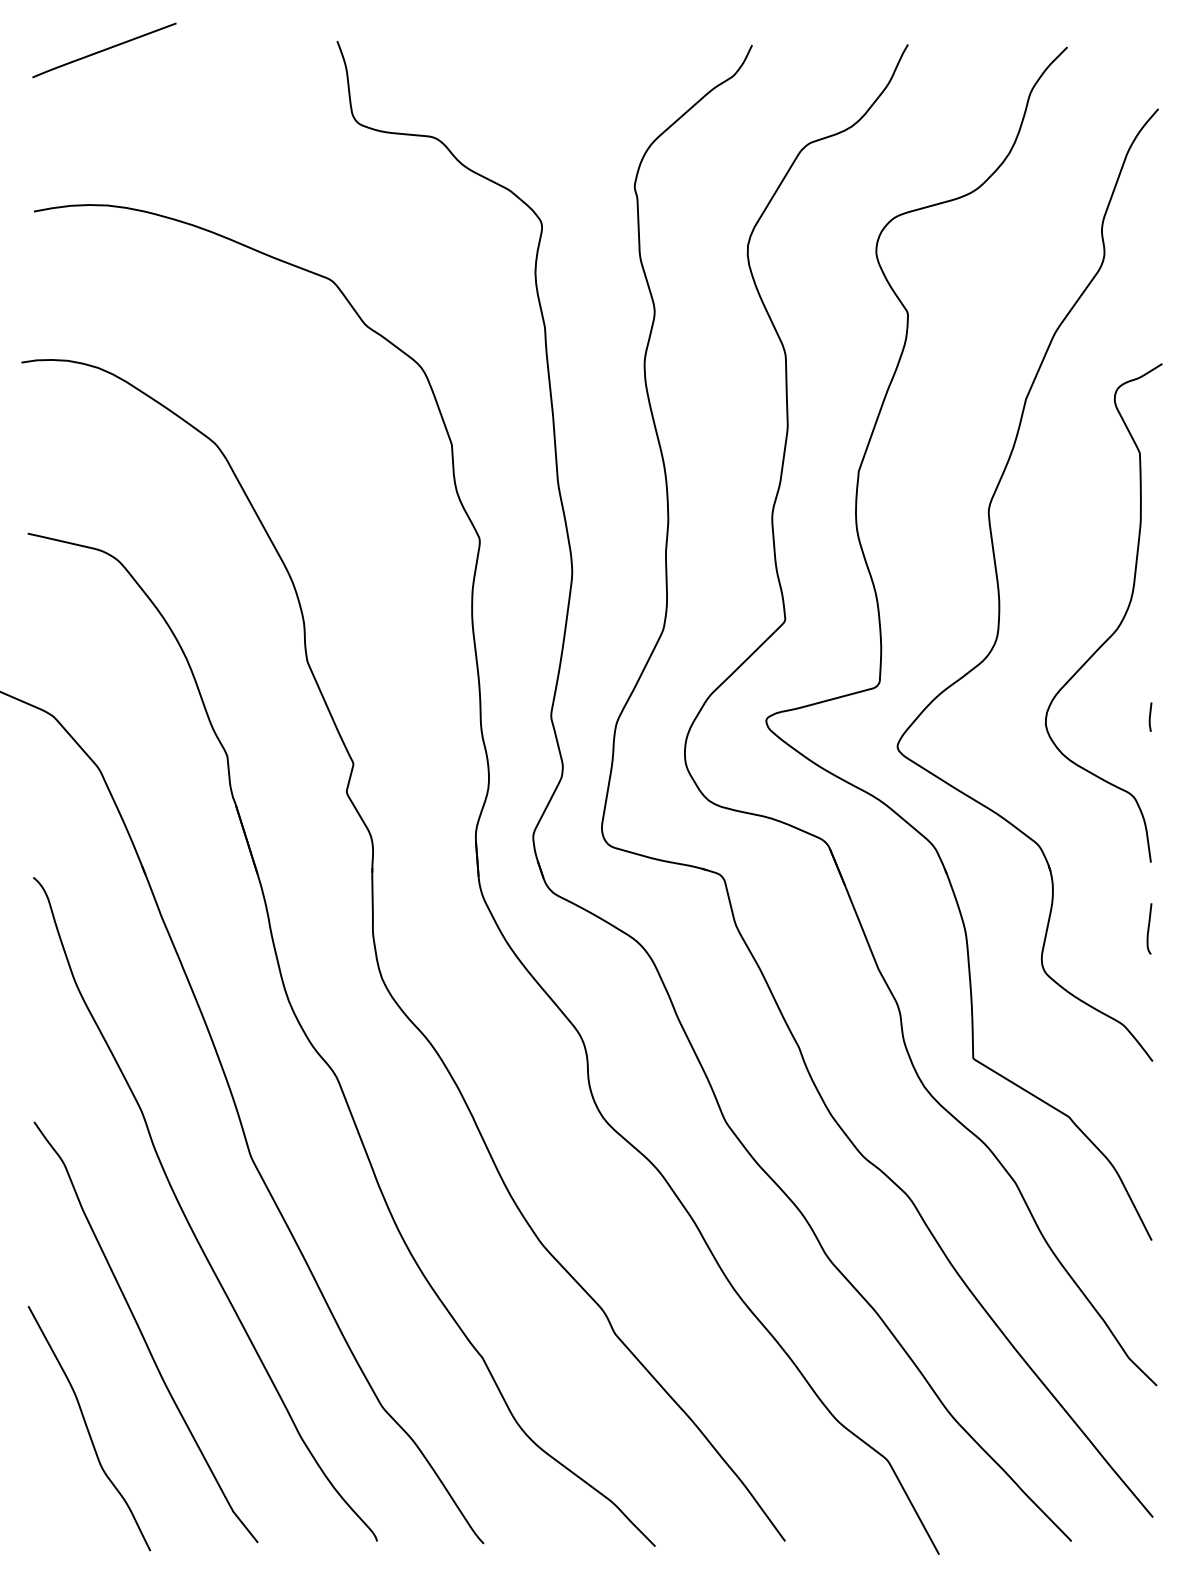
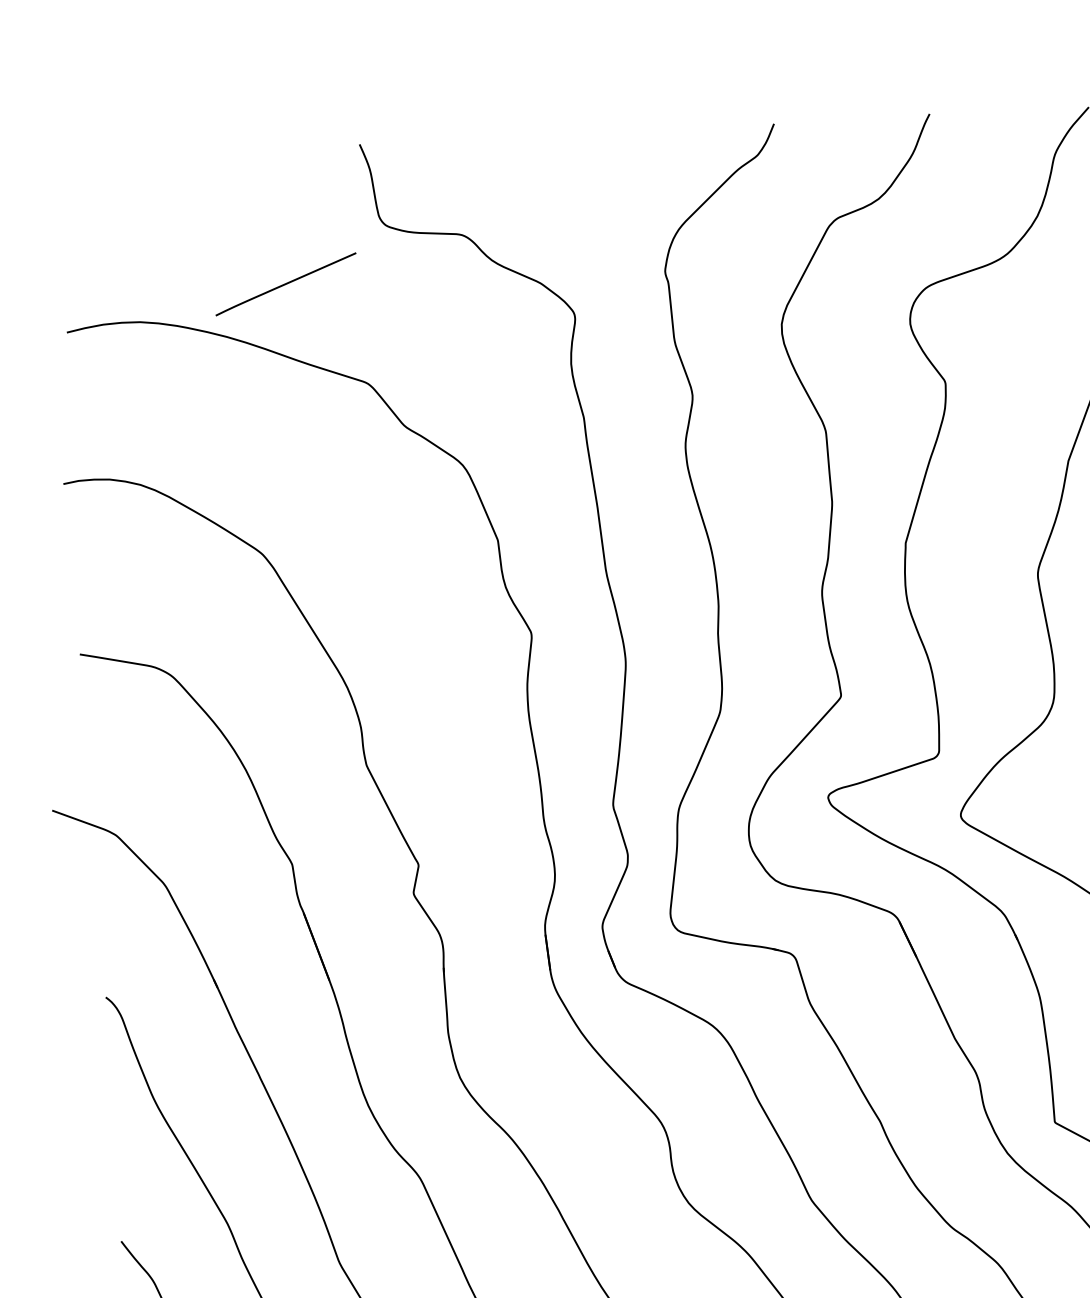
line: (104, 50) -> (286, 284), moved

